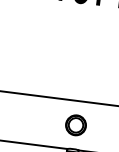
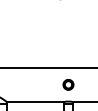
part: (76, 124) -> (68, 84), size x0.71

